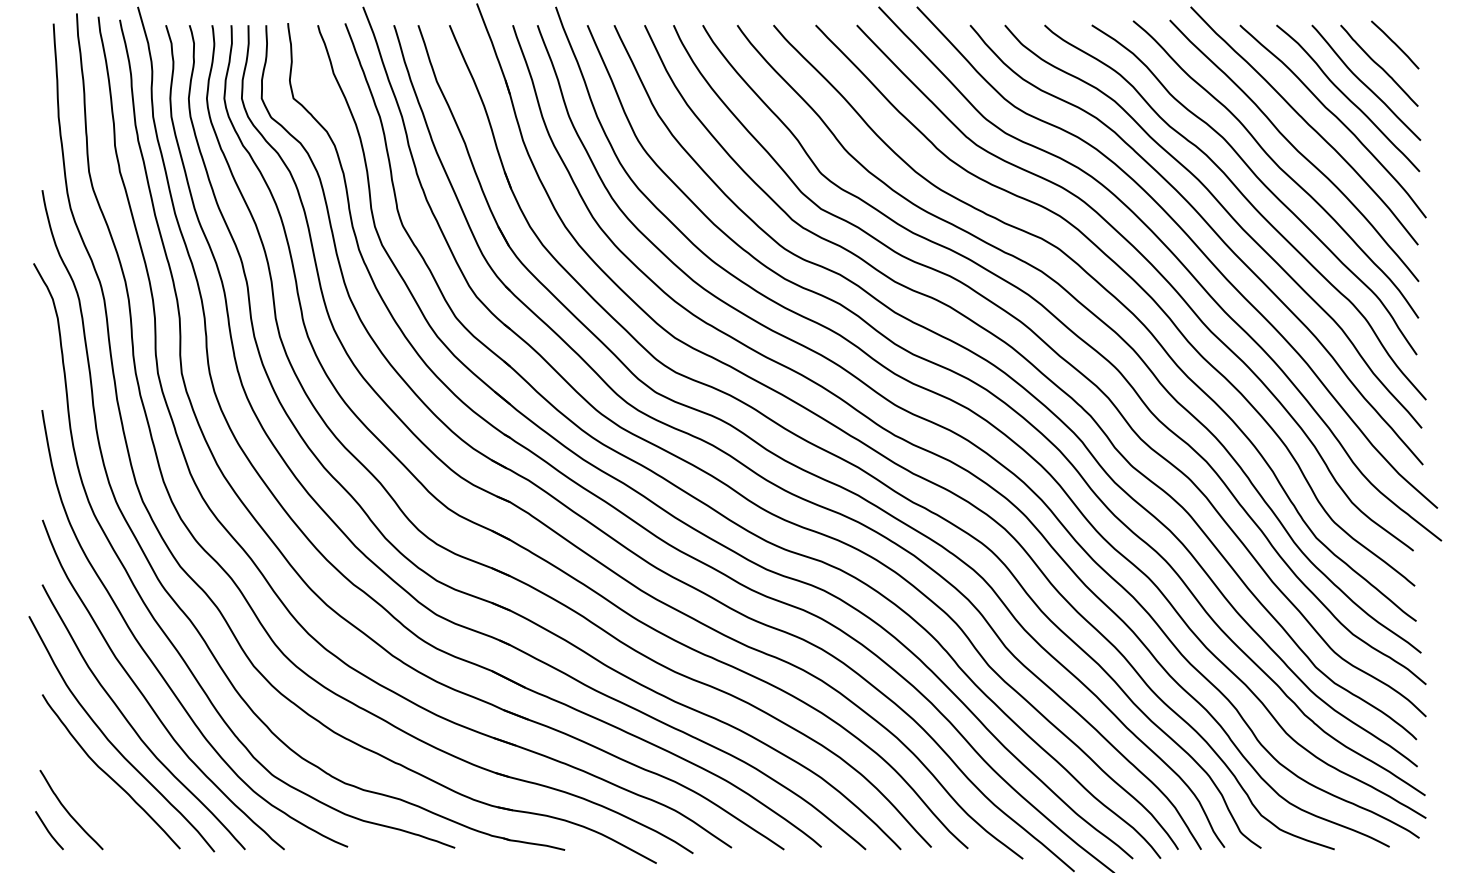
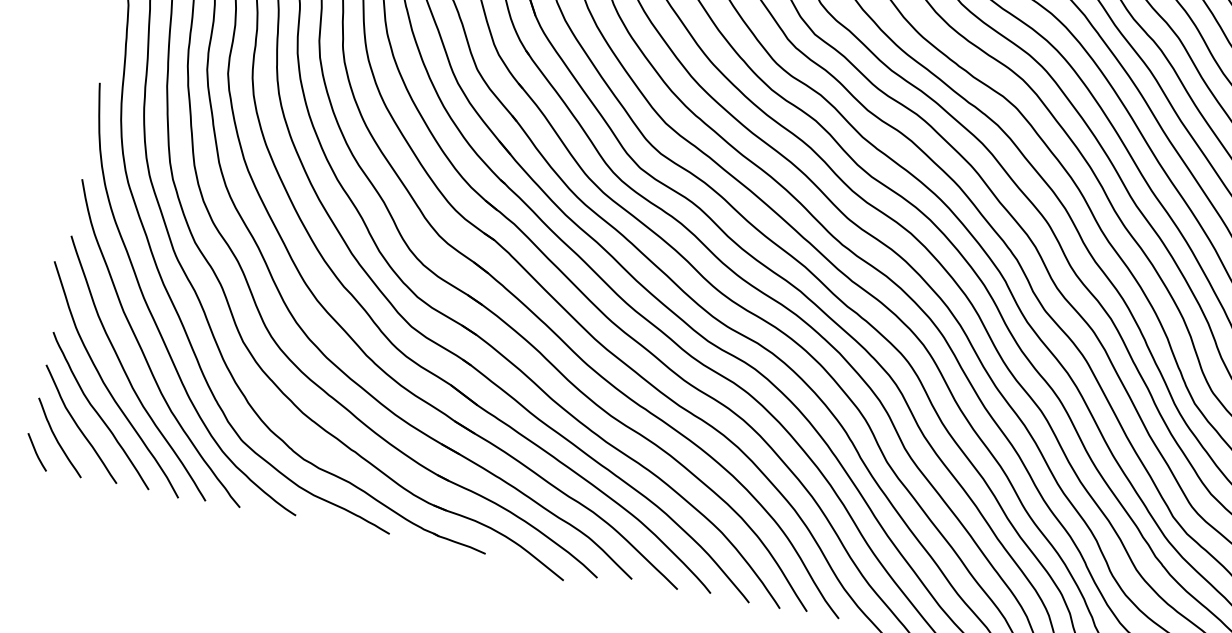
curve: (89, 792) -> (78, 425), added

